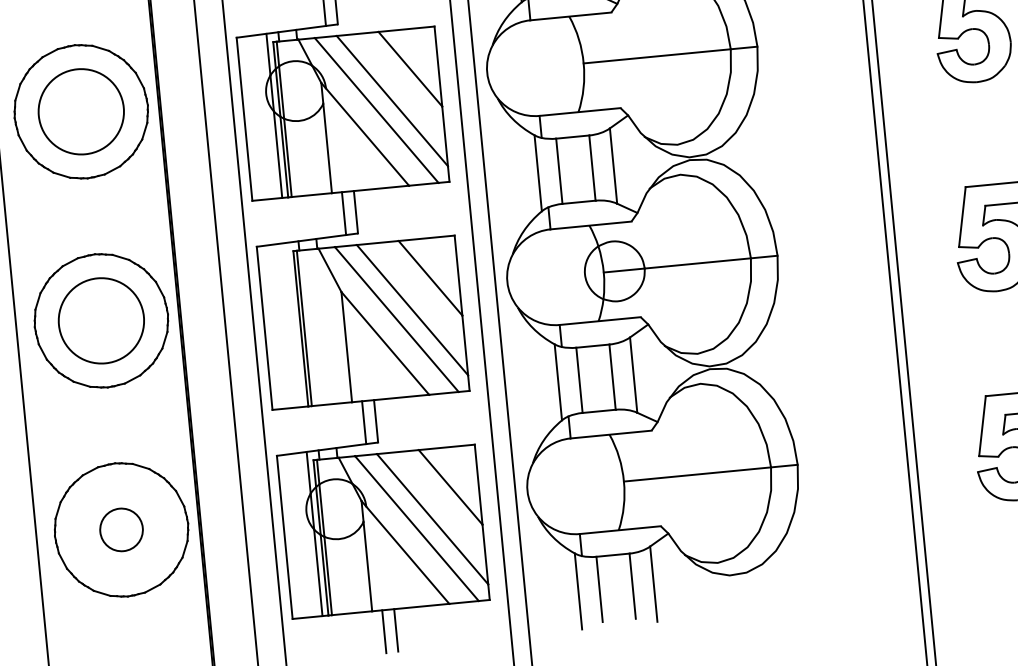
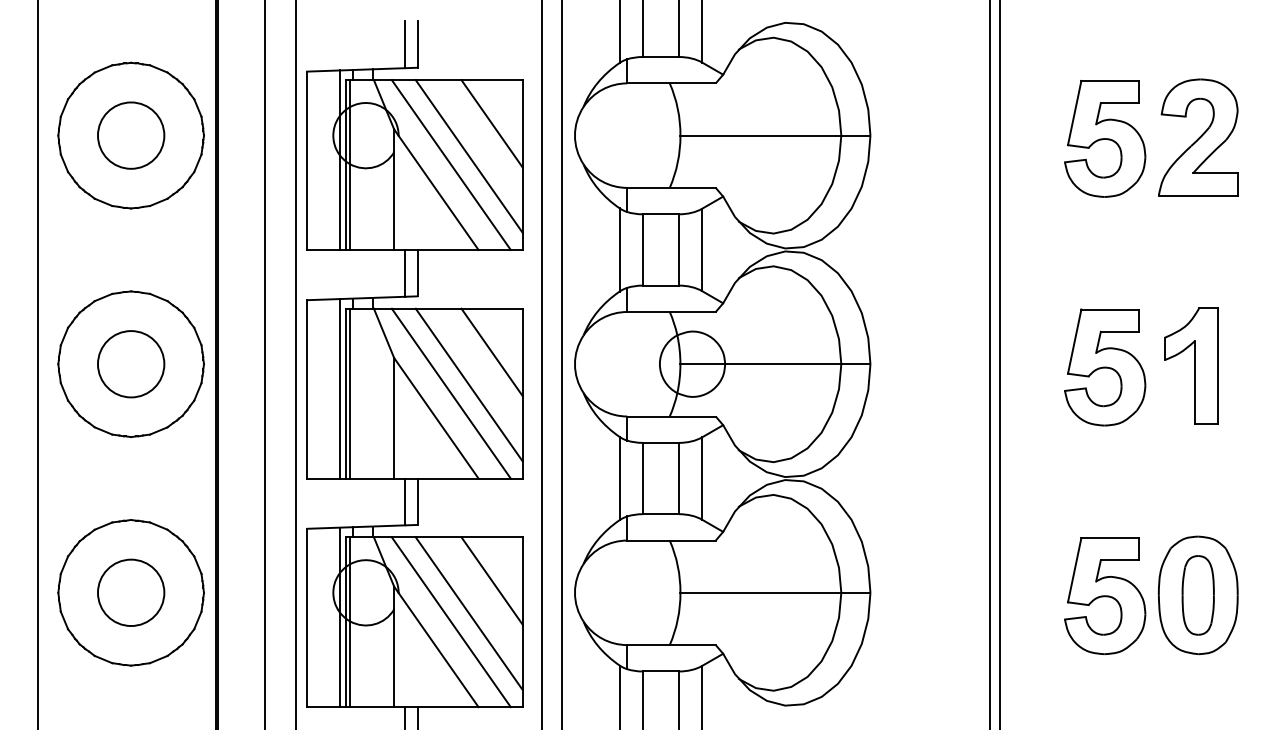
circle: (81, 111) -> (131, 135), size x0.71
circle: (101, 321) -> (131, 364), size x0.71
line: (294, 324) -> (339, 388), added
circle: (121, 529) -> (131, 592), size x1.43

